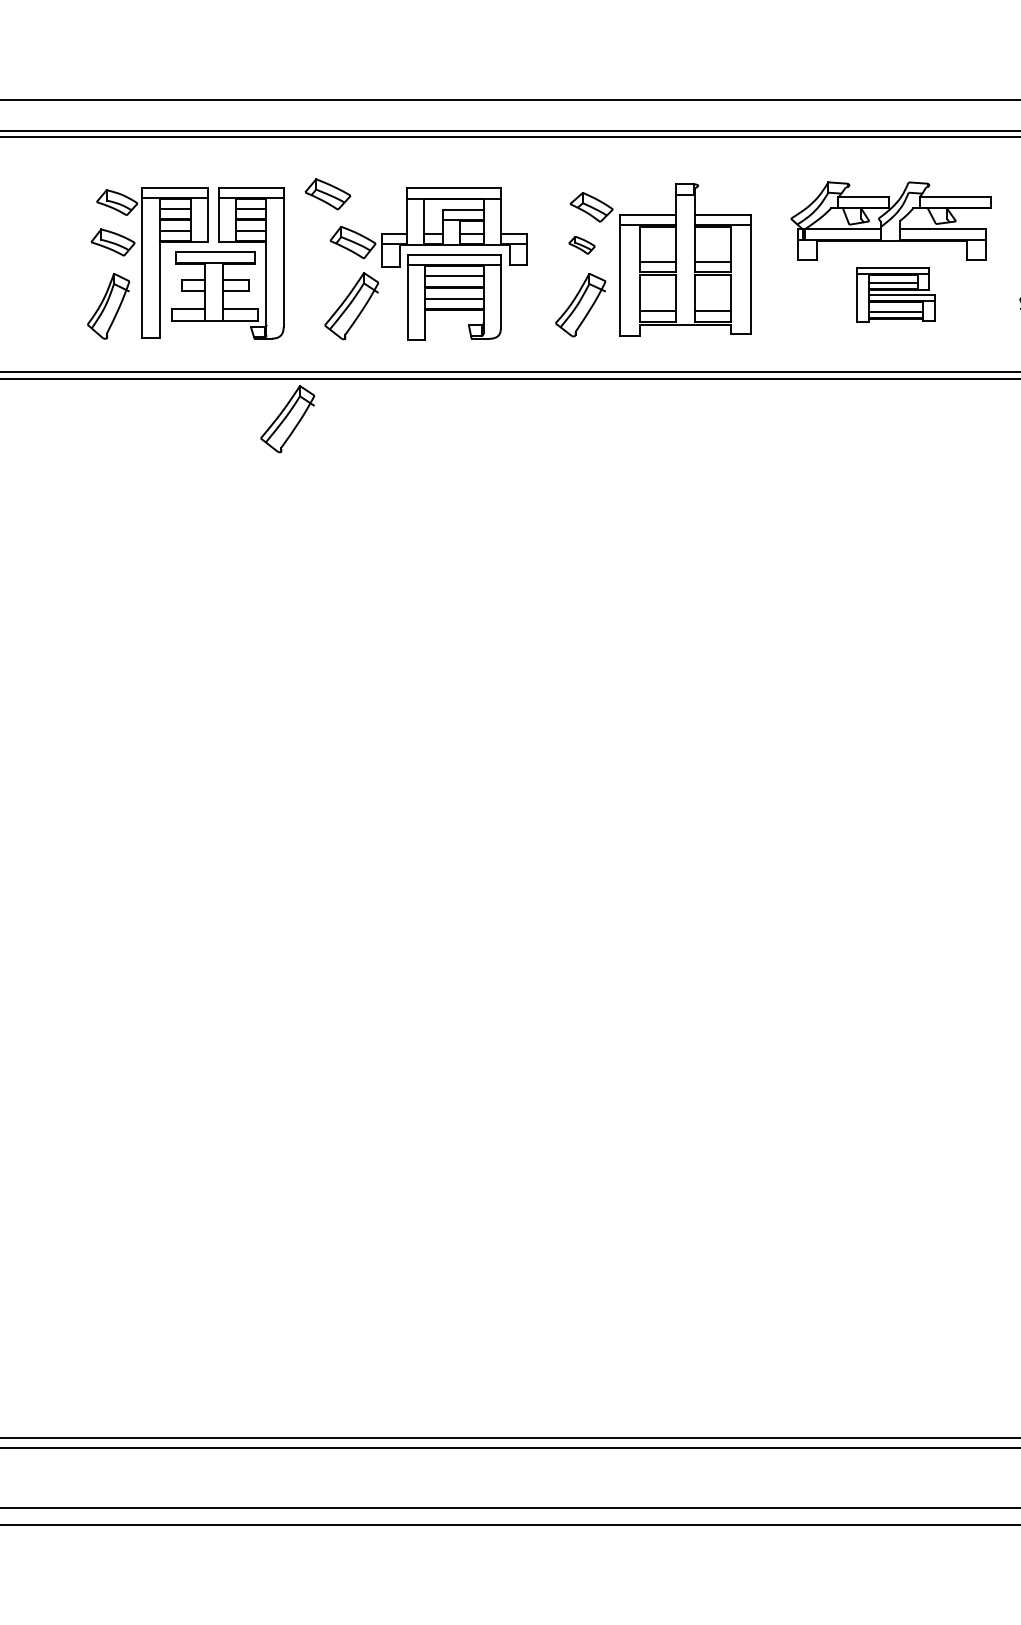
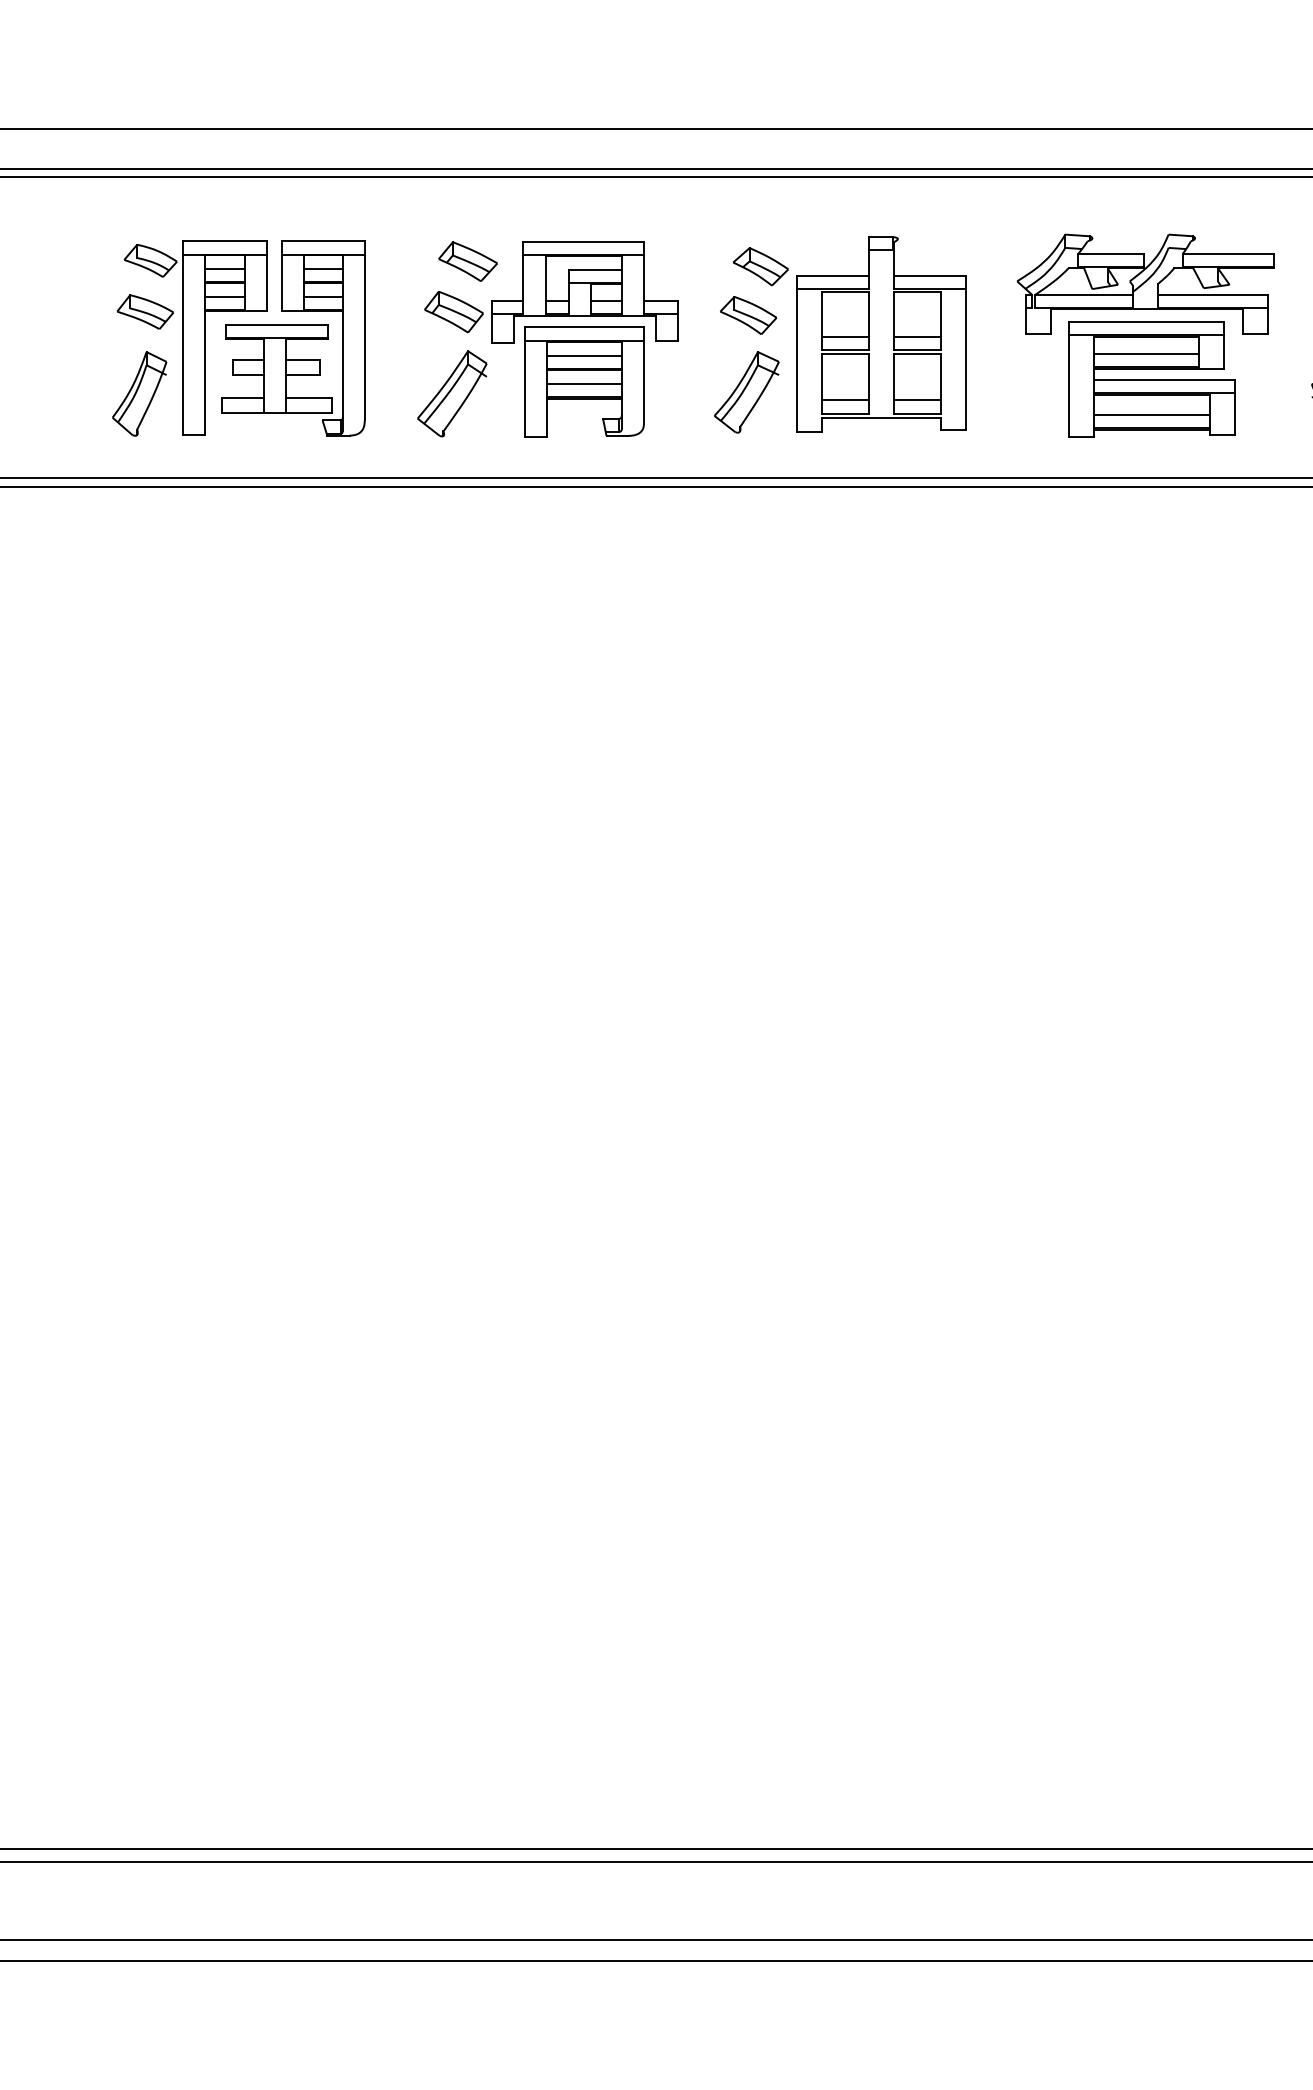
part: (327, 194) -> (467, 261), moved
part: (581, 245) -> (747, 315), size x1.67
part: (895, 294) -> (1151, 378), size x1.67
part: (287, 419) -> (369, 539), removed

